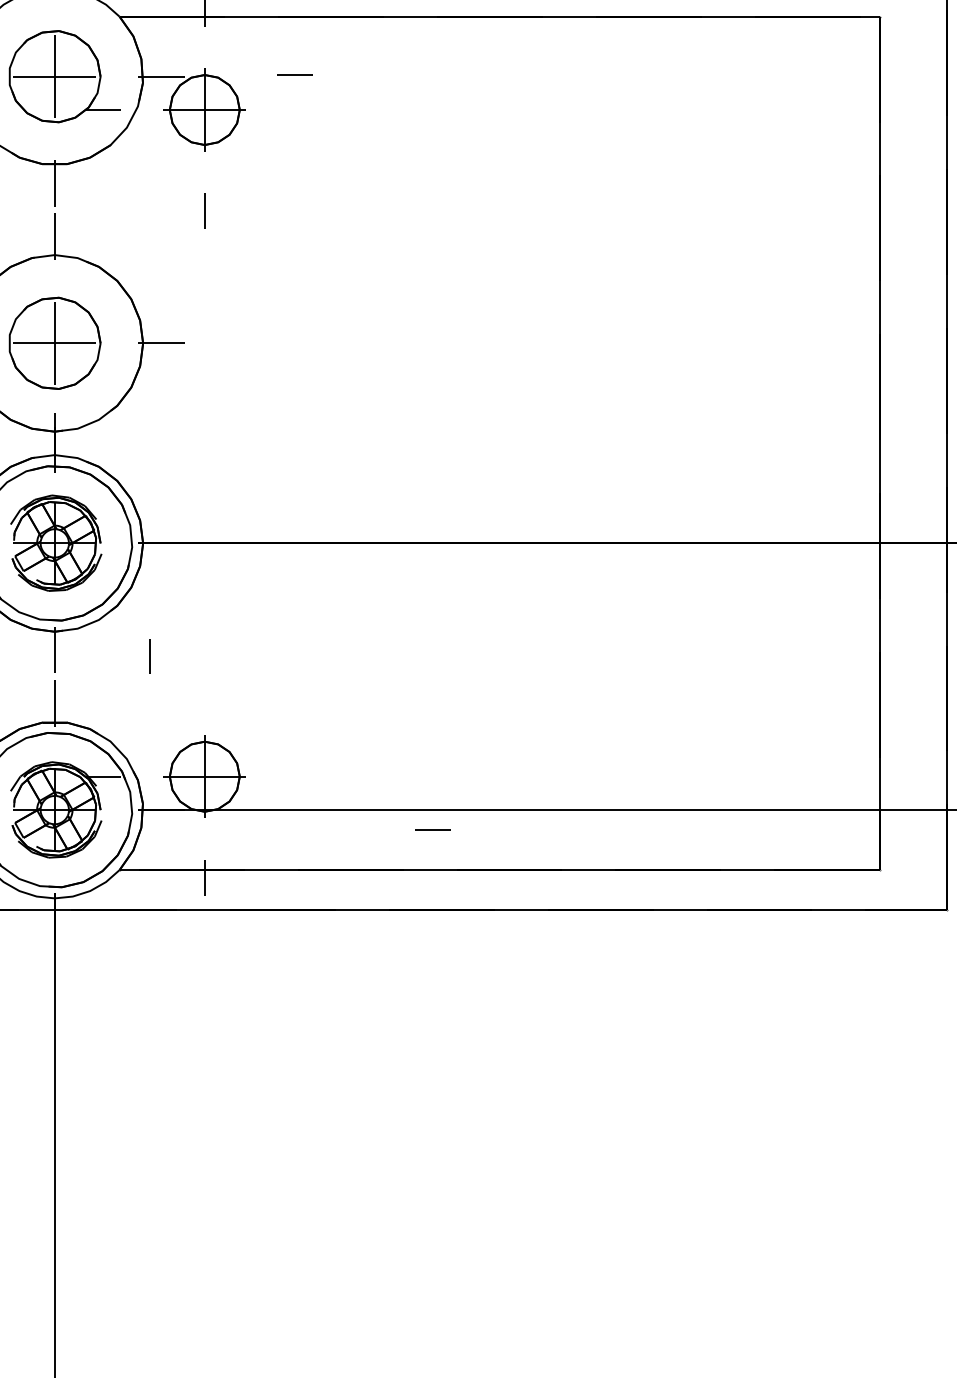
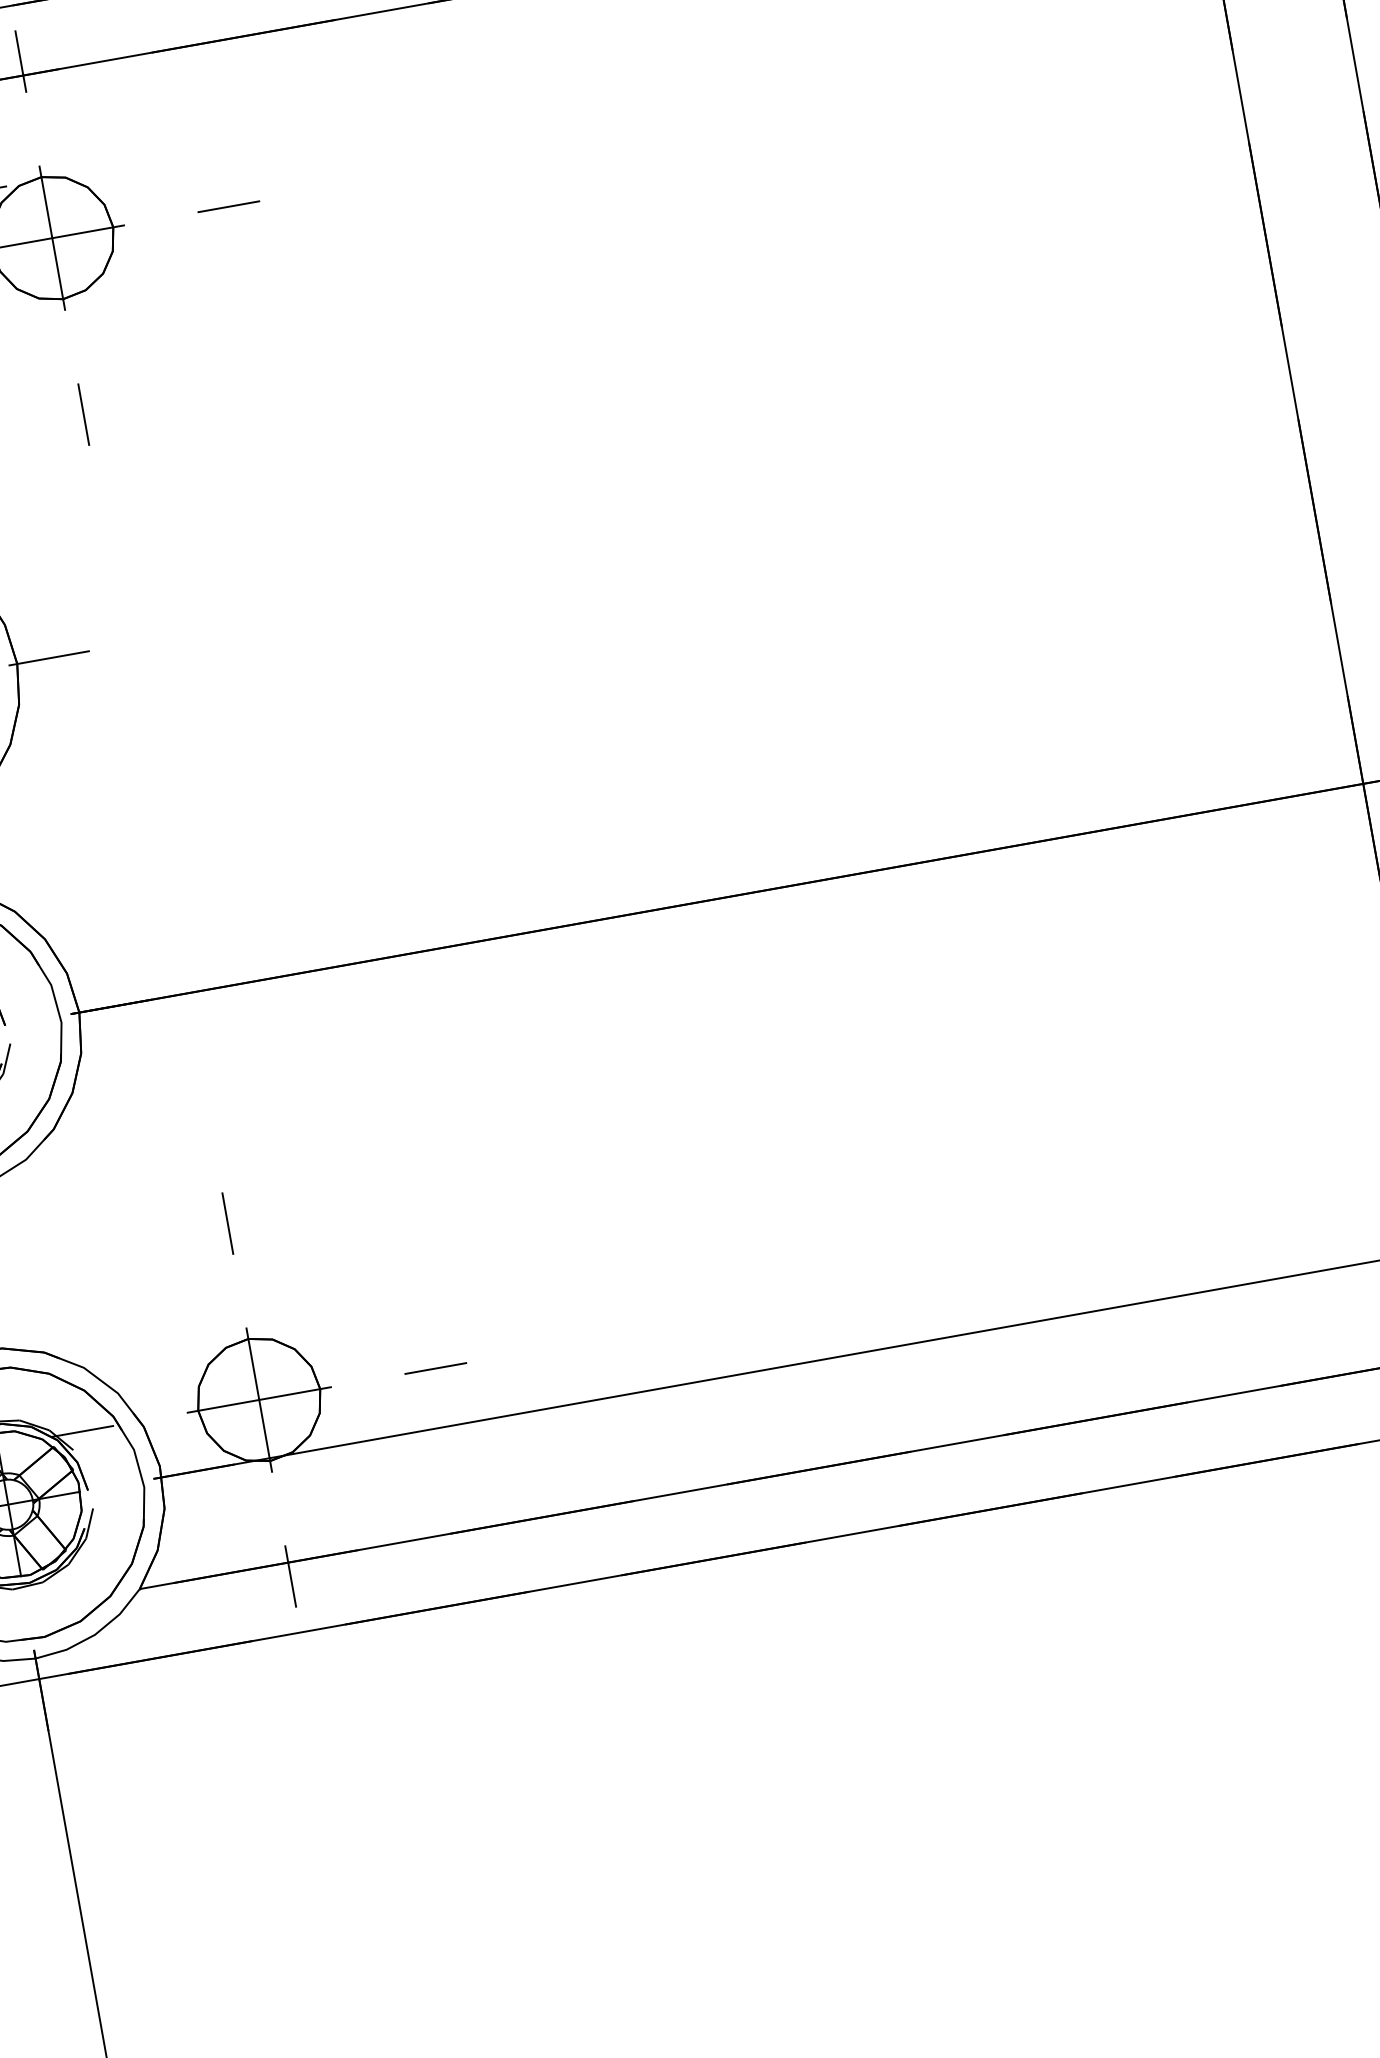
line: (294, 74) -> (227, 205), moved
line: (149, 656) -> (227, 1223), moved
line: (432, 829) -> (434, 1368), moved

